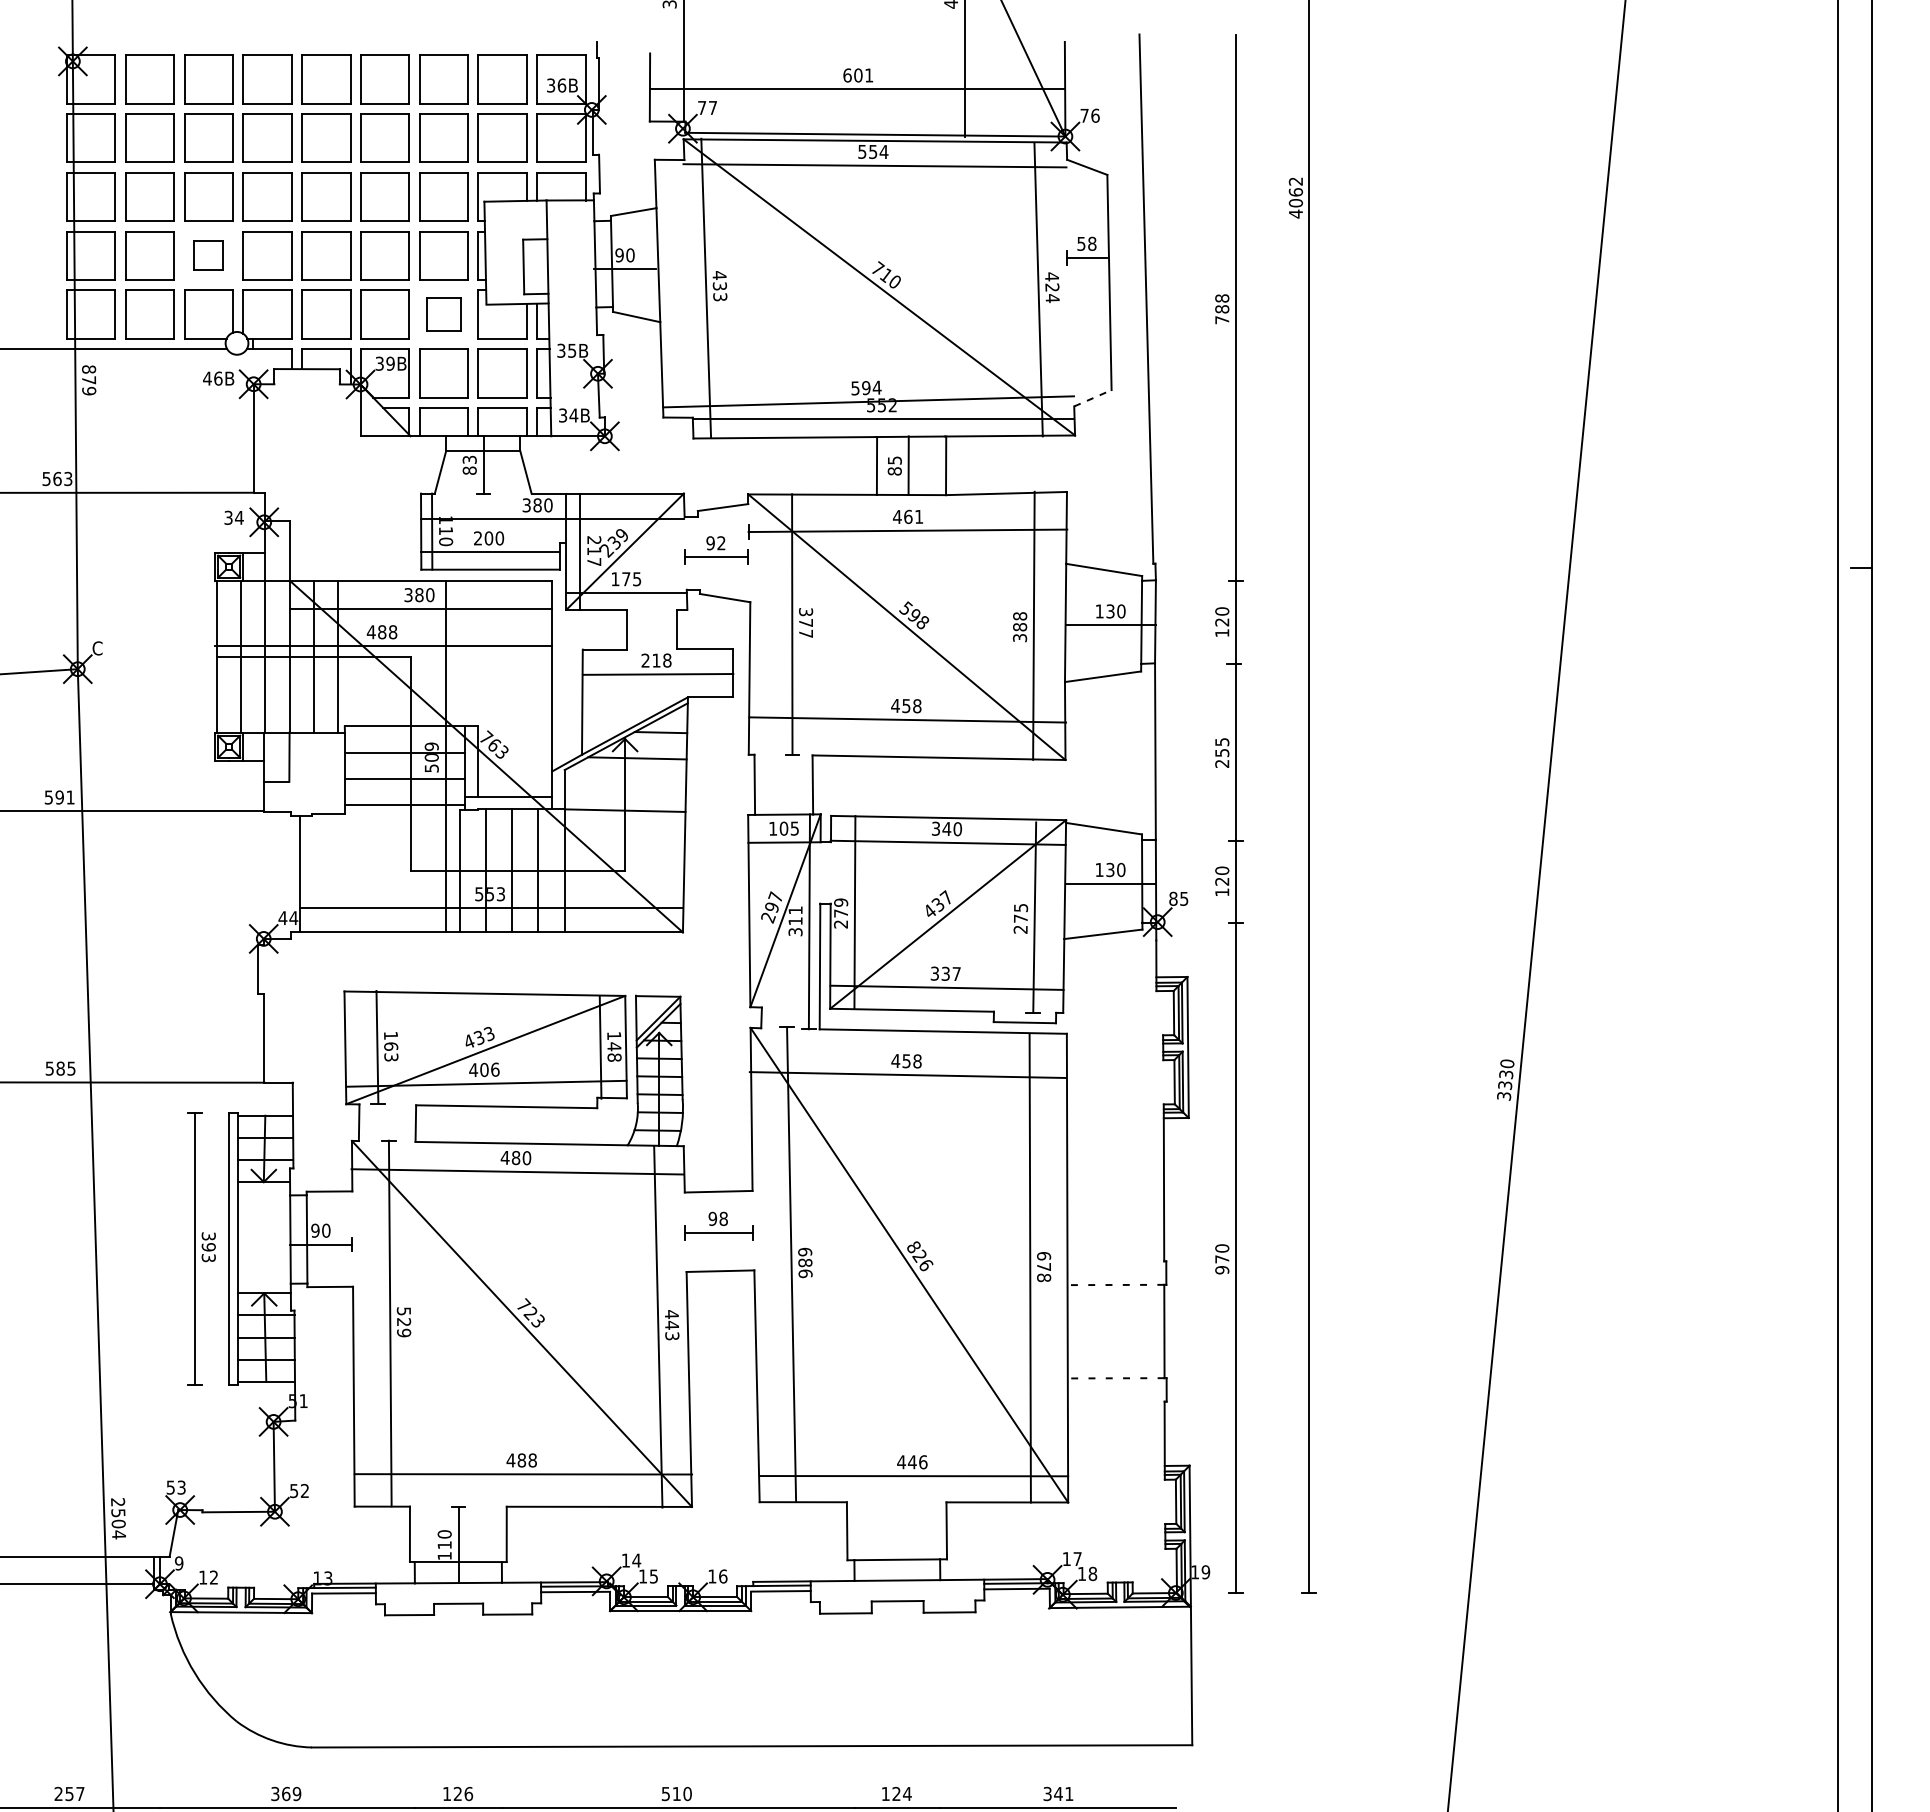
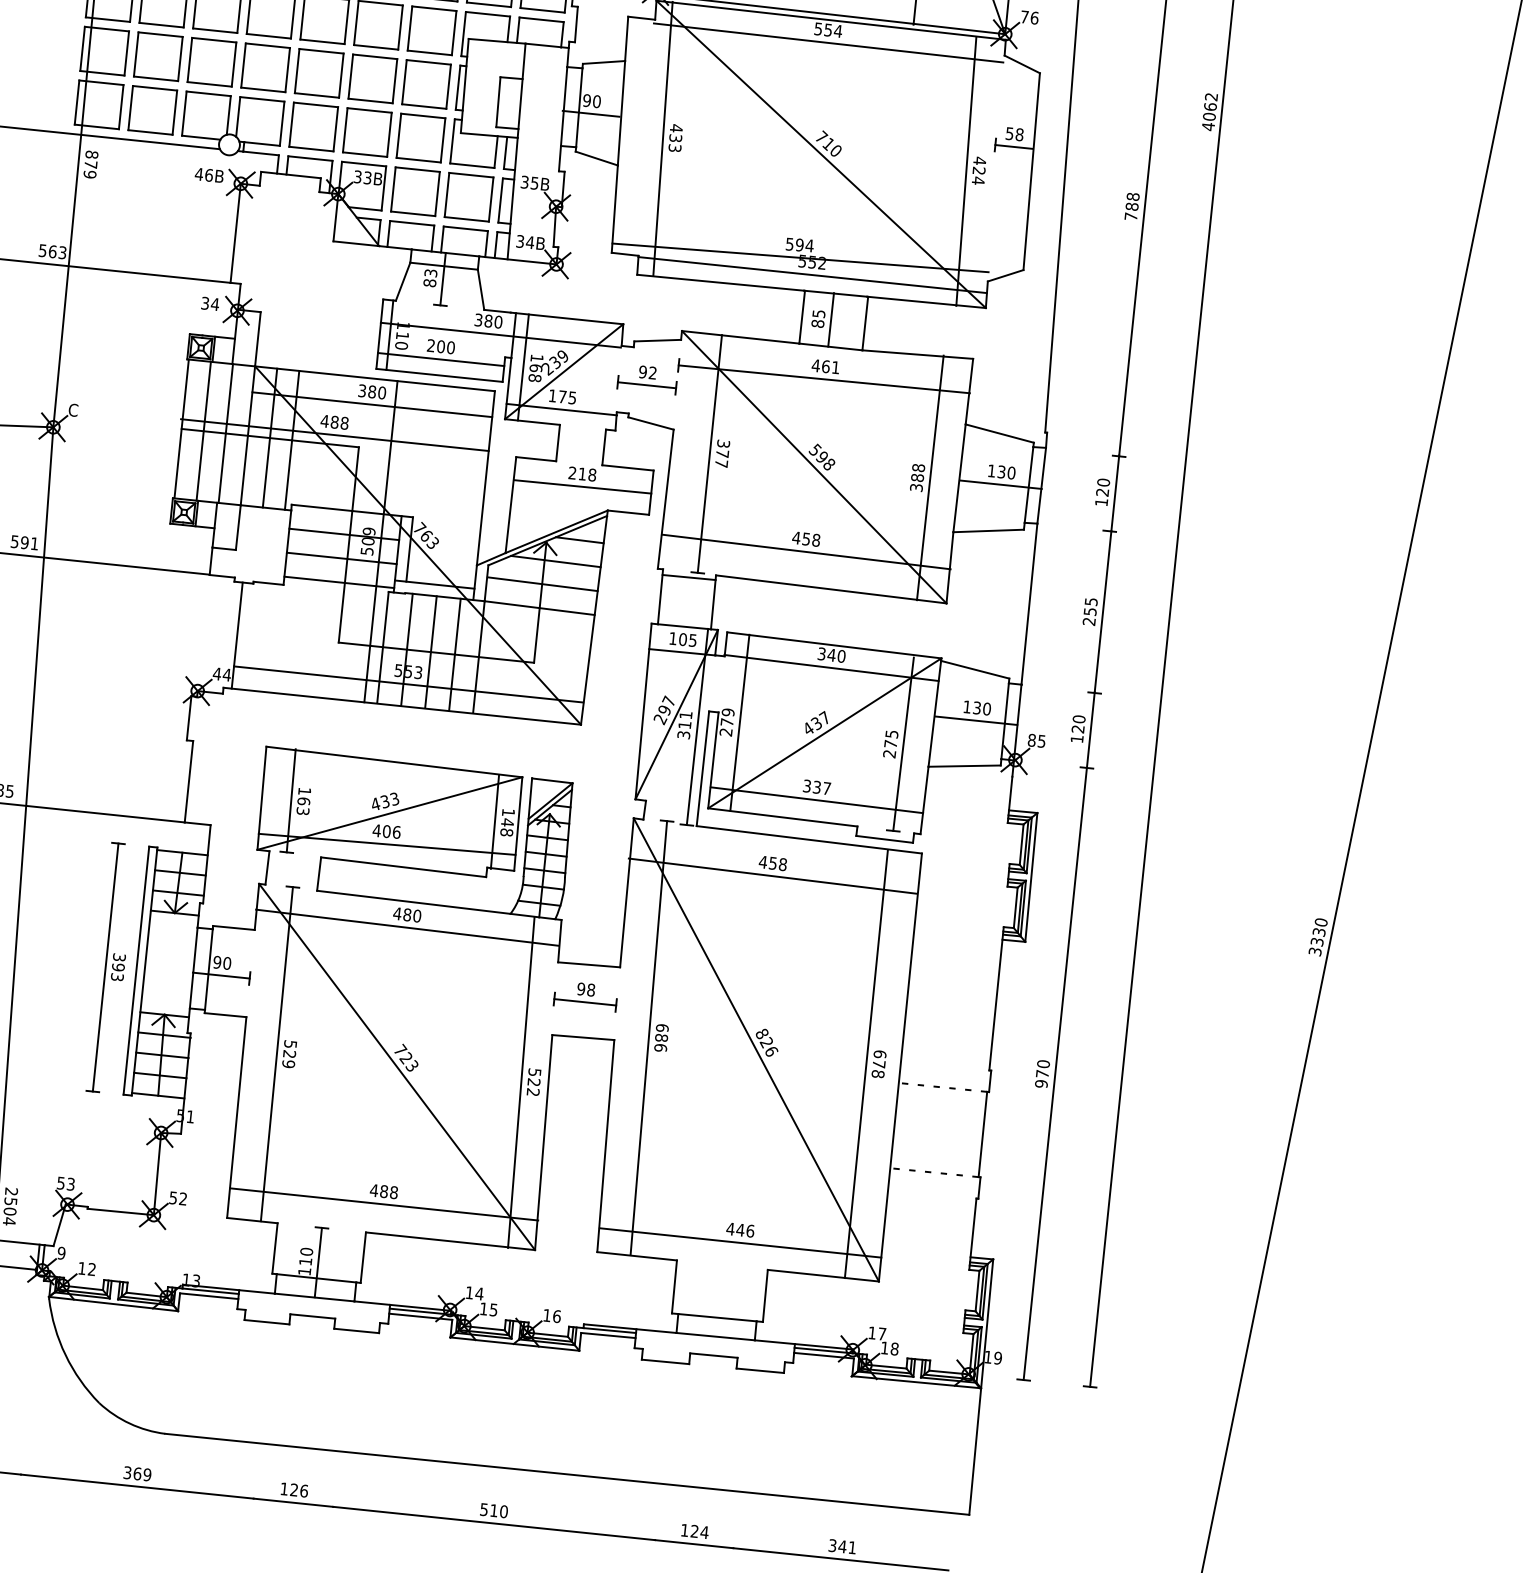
part: (208, 255) -> (211, 61), size x1.67
part: (443, 314) -> (420, 138), size x1.43
text: (390, 363) -> (367, 177), 39B -> 33B
line: (1093, 398) -> (1006, 276), dashed -> solid
text: (594, 551) -> (536, 368), 217 -> 168
line: (783, 760) -> (689, 577), added
line: (625, 784) -> (542, 584), added
text: (671, 1325) -> (533, 1082), 443 -> 522

